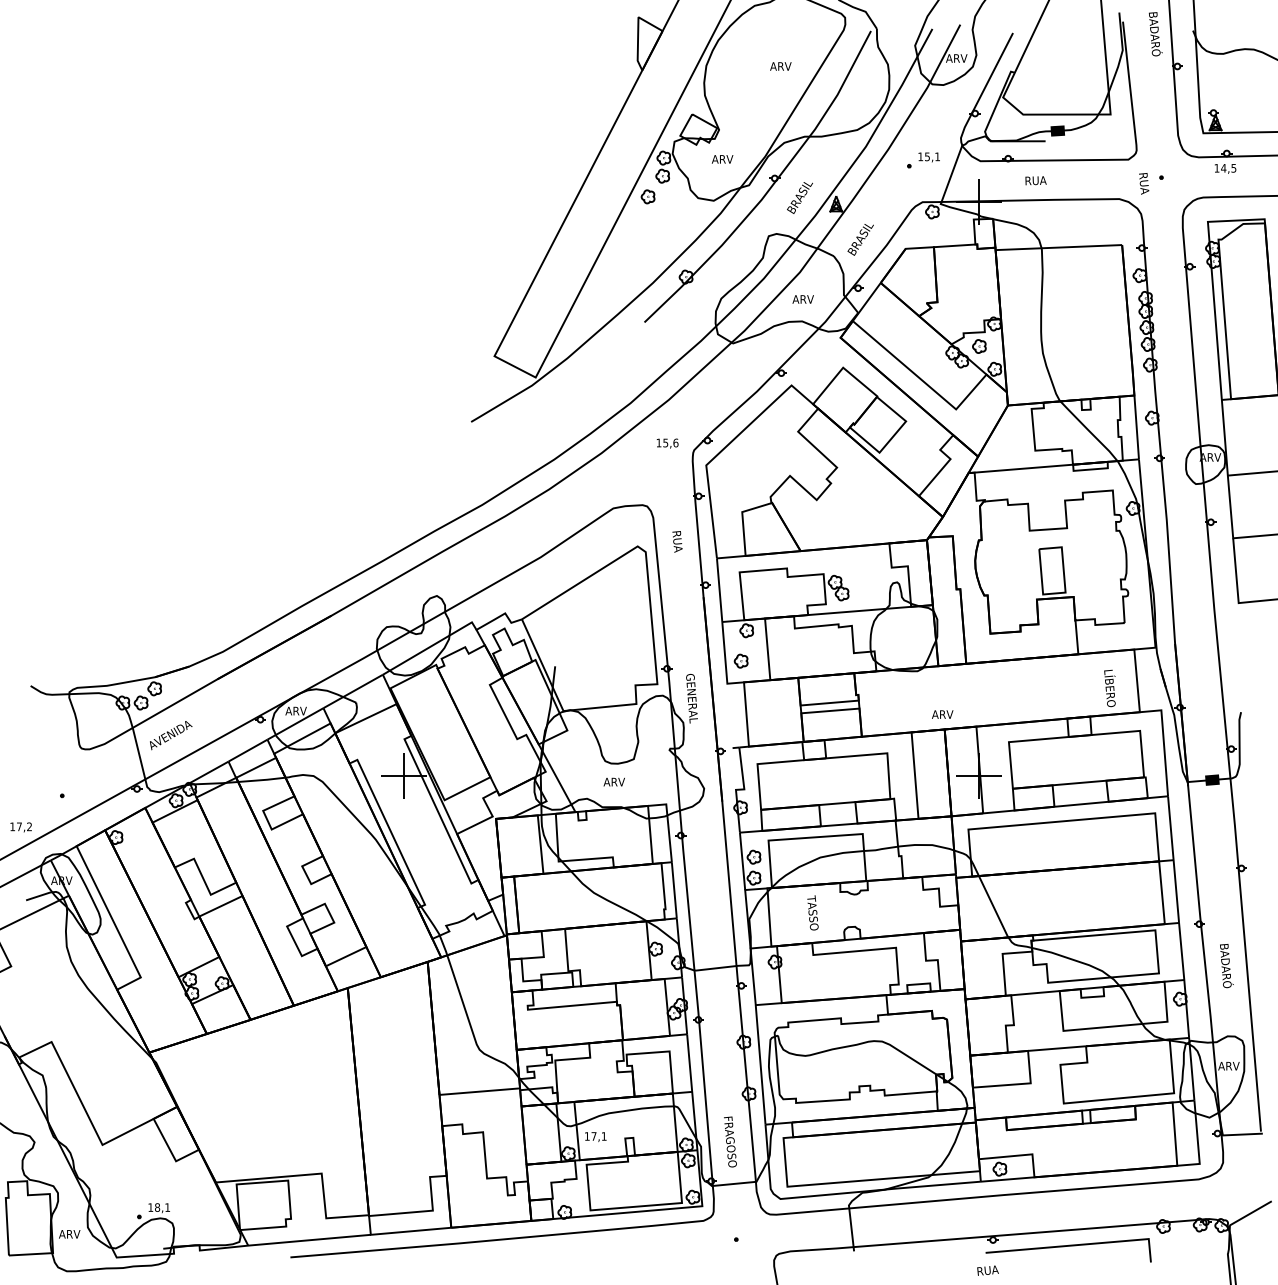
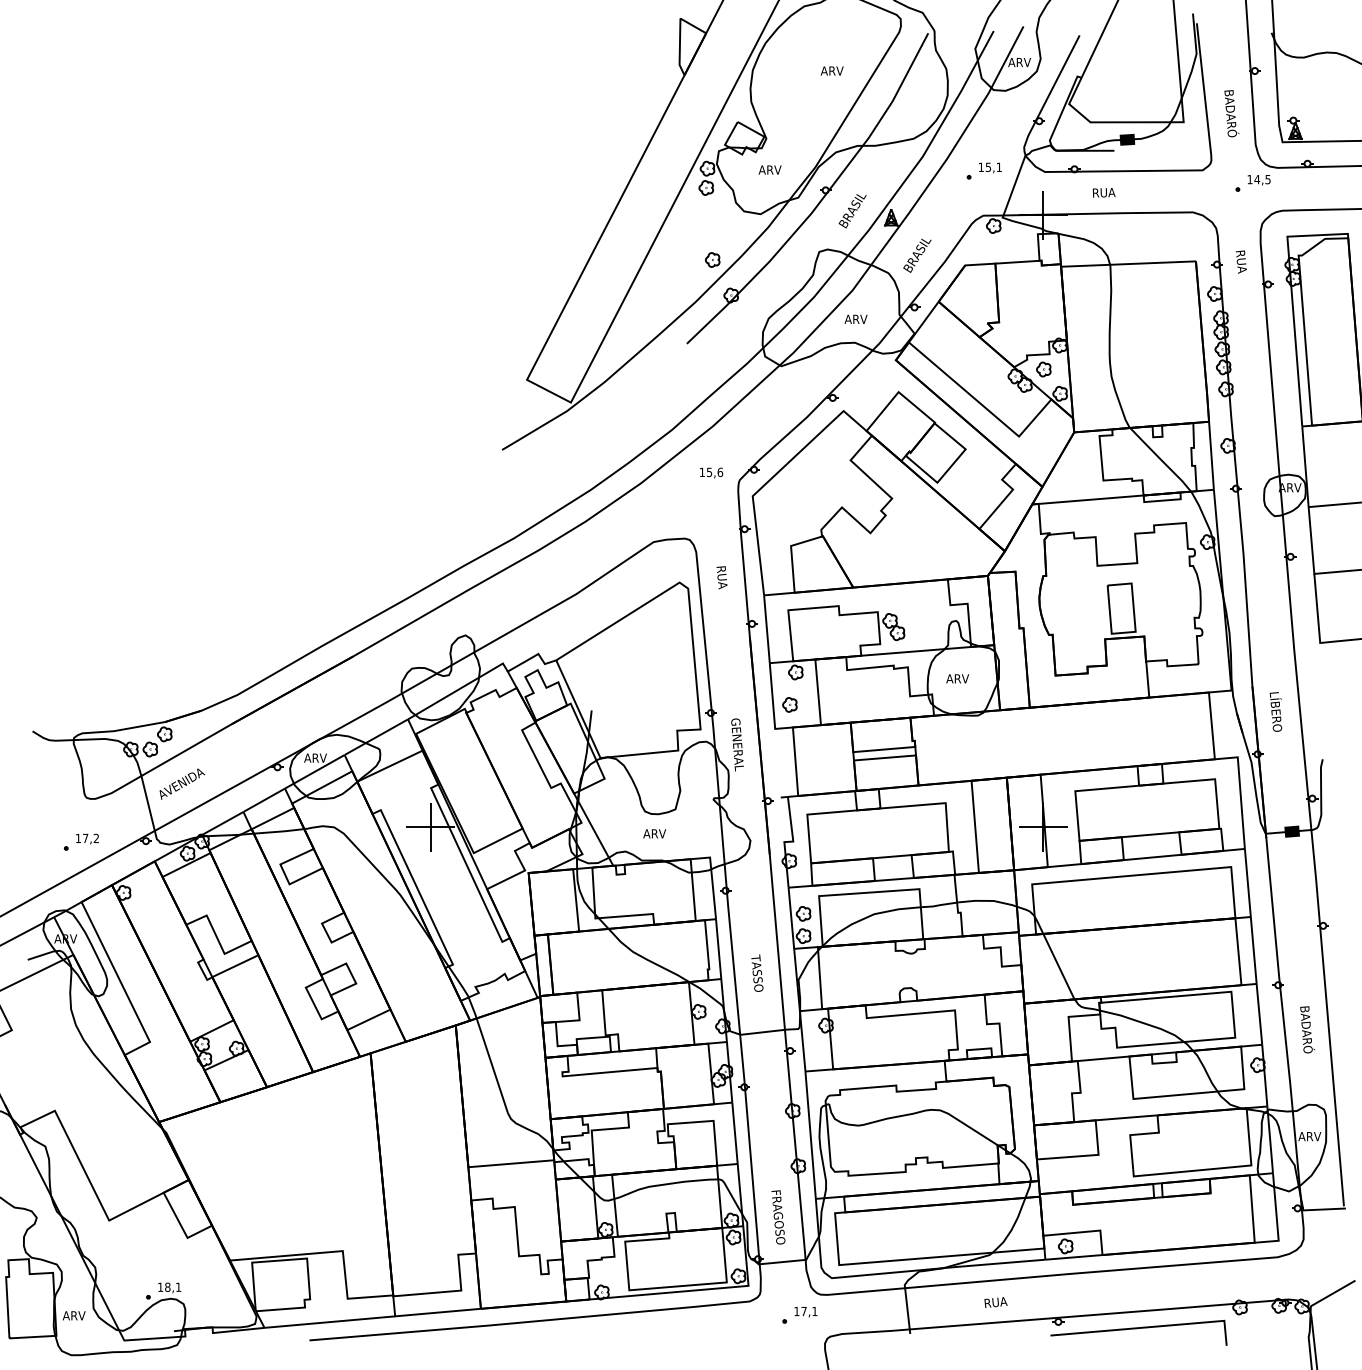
text: (1155, 34) -> (1231, 113), moved
text: (1224, 169) -> (1258, 180), moved
text: (1144, 183) -> (1241, 261), moved
part: (647, 196) -> (712, 259), moved
text: (1109, 688) -> (1275, 711), moved
text: (942, 714) -> (957, 678), moved
text: (21, 826) -> (87, 838), moved
text: (813, 912) -> (757, 972), moved
text: (595, 1137) -> (805, 1312), moved
text: (987, 1270) -> (995, 1302), moved

